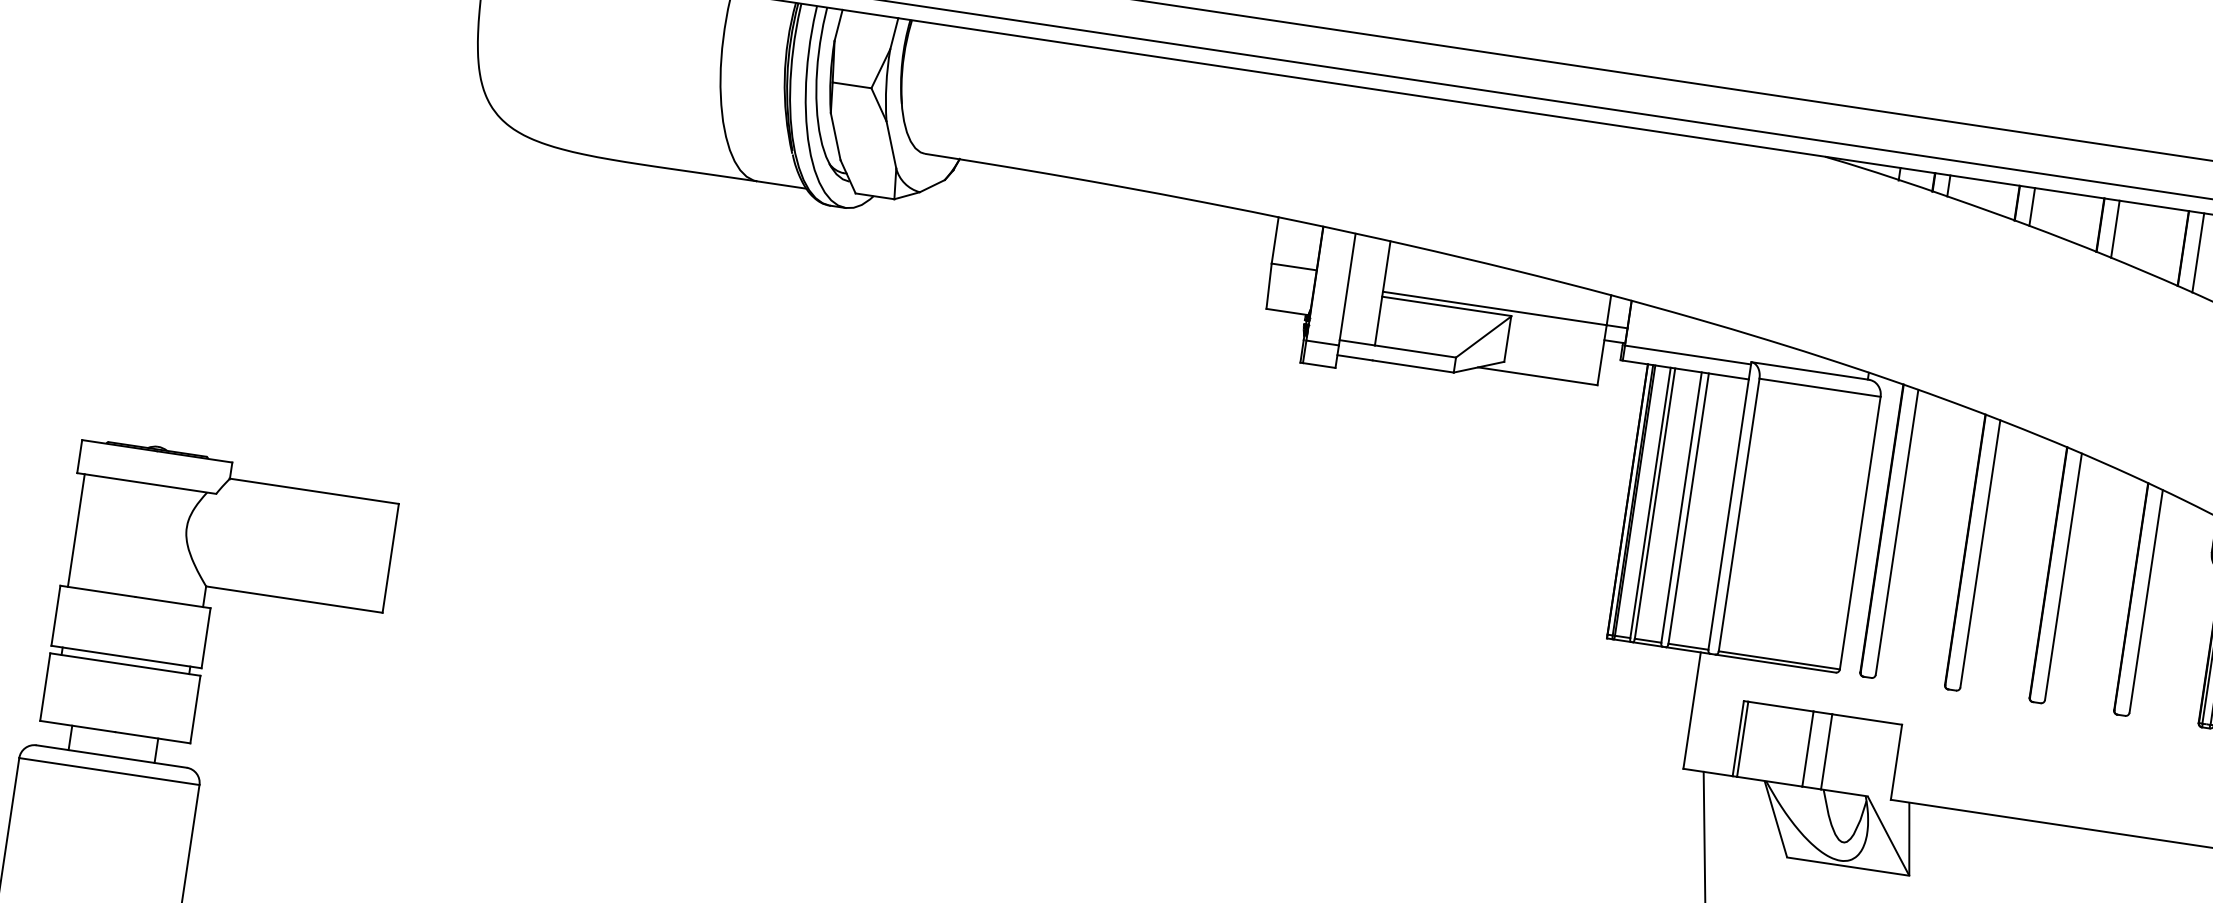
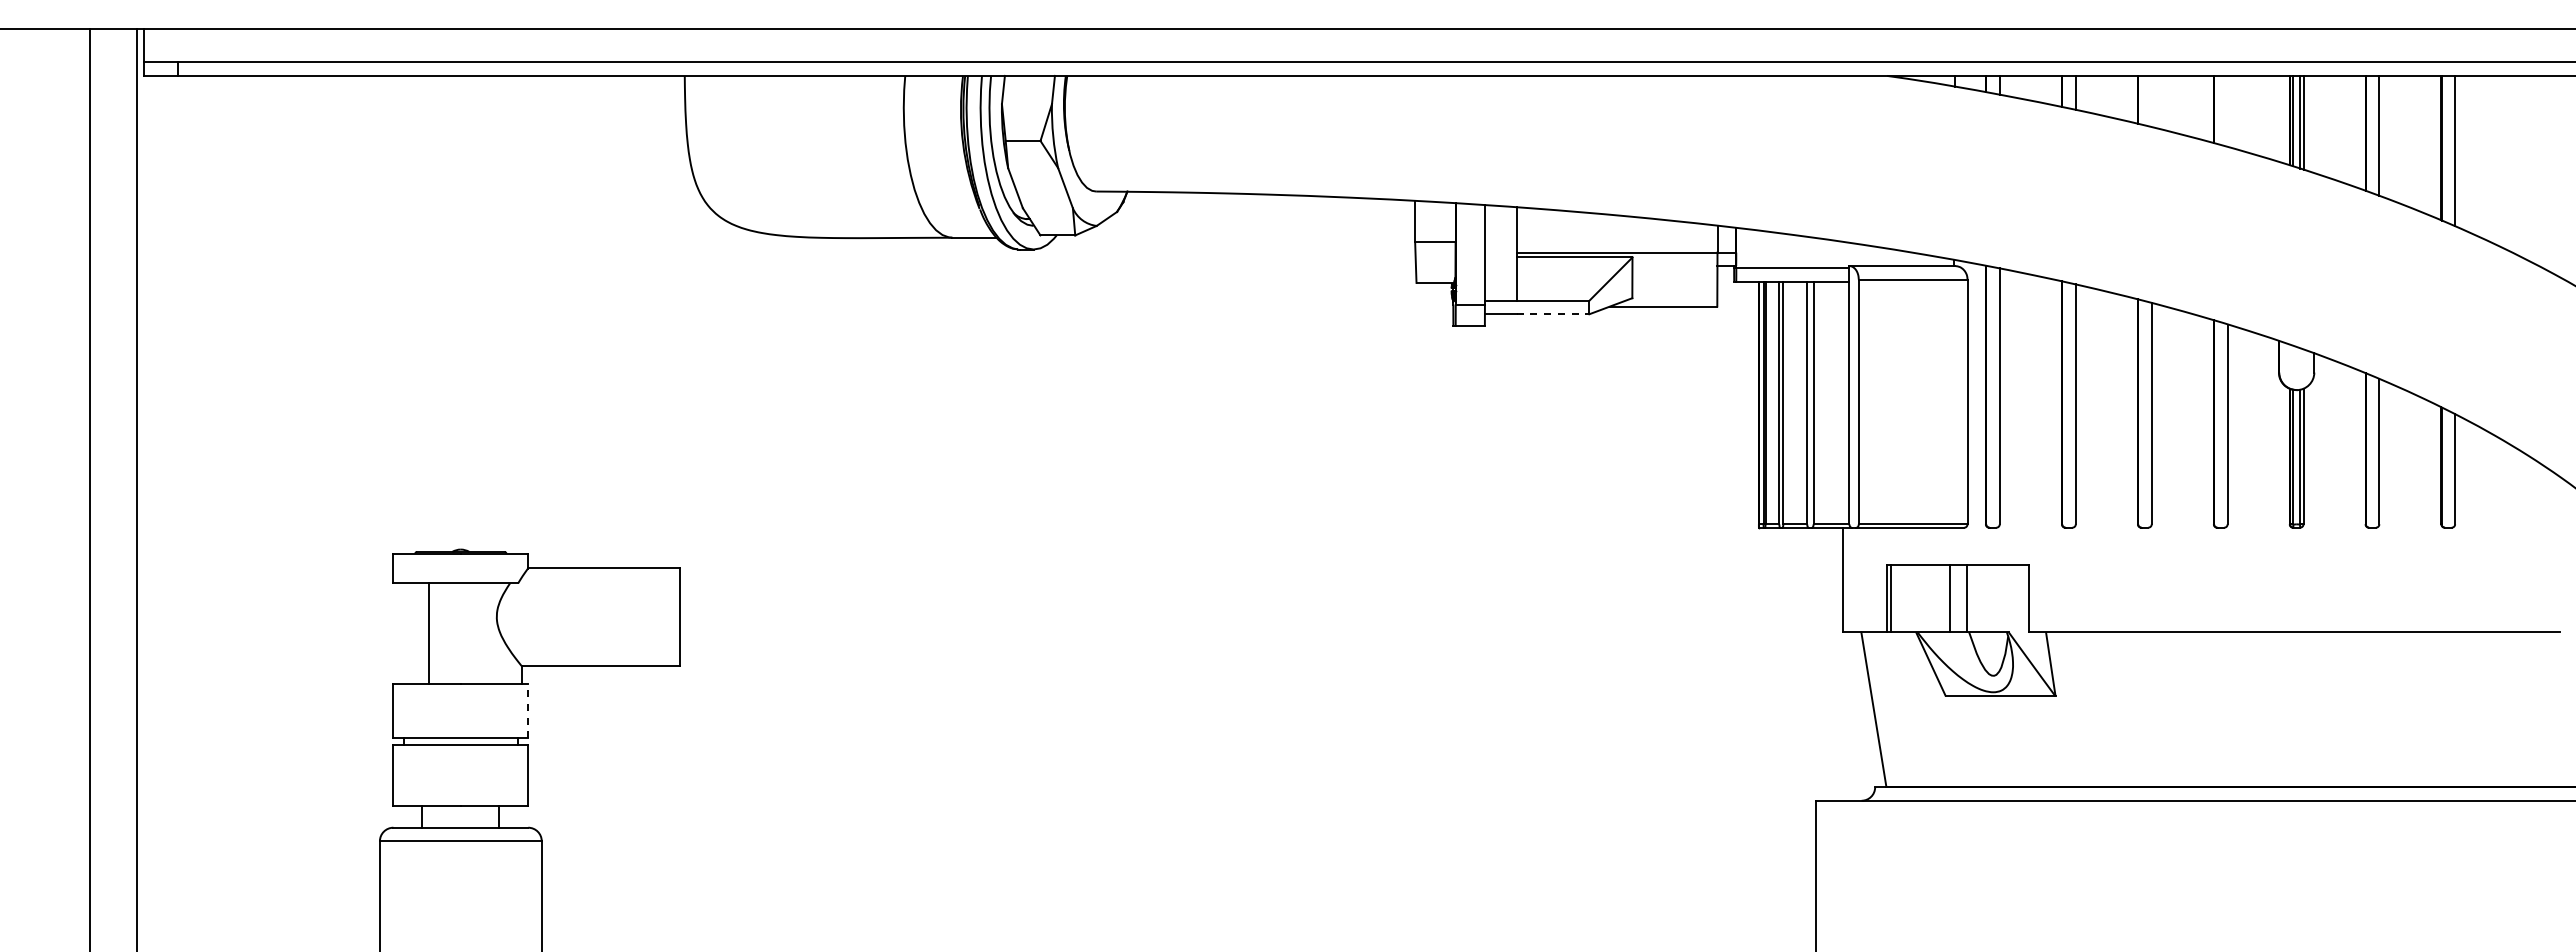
line: (2115, 229) -> (2151, 101), removed
line: (2198, 251) -> (2227, 110), removed
line: (1413, 366) -> (1553, 314), solid -> dashed
line: (76, 530) -> (429, 633), moved
line: (206, 638) -> (528, 711), solid -> dashed

